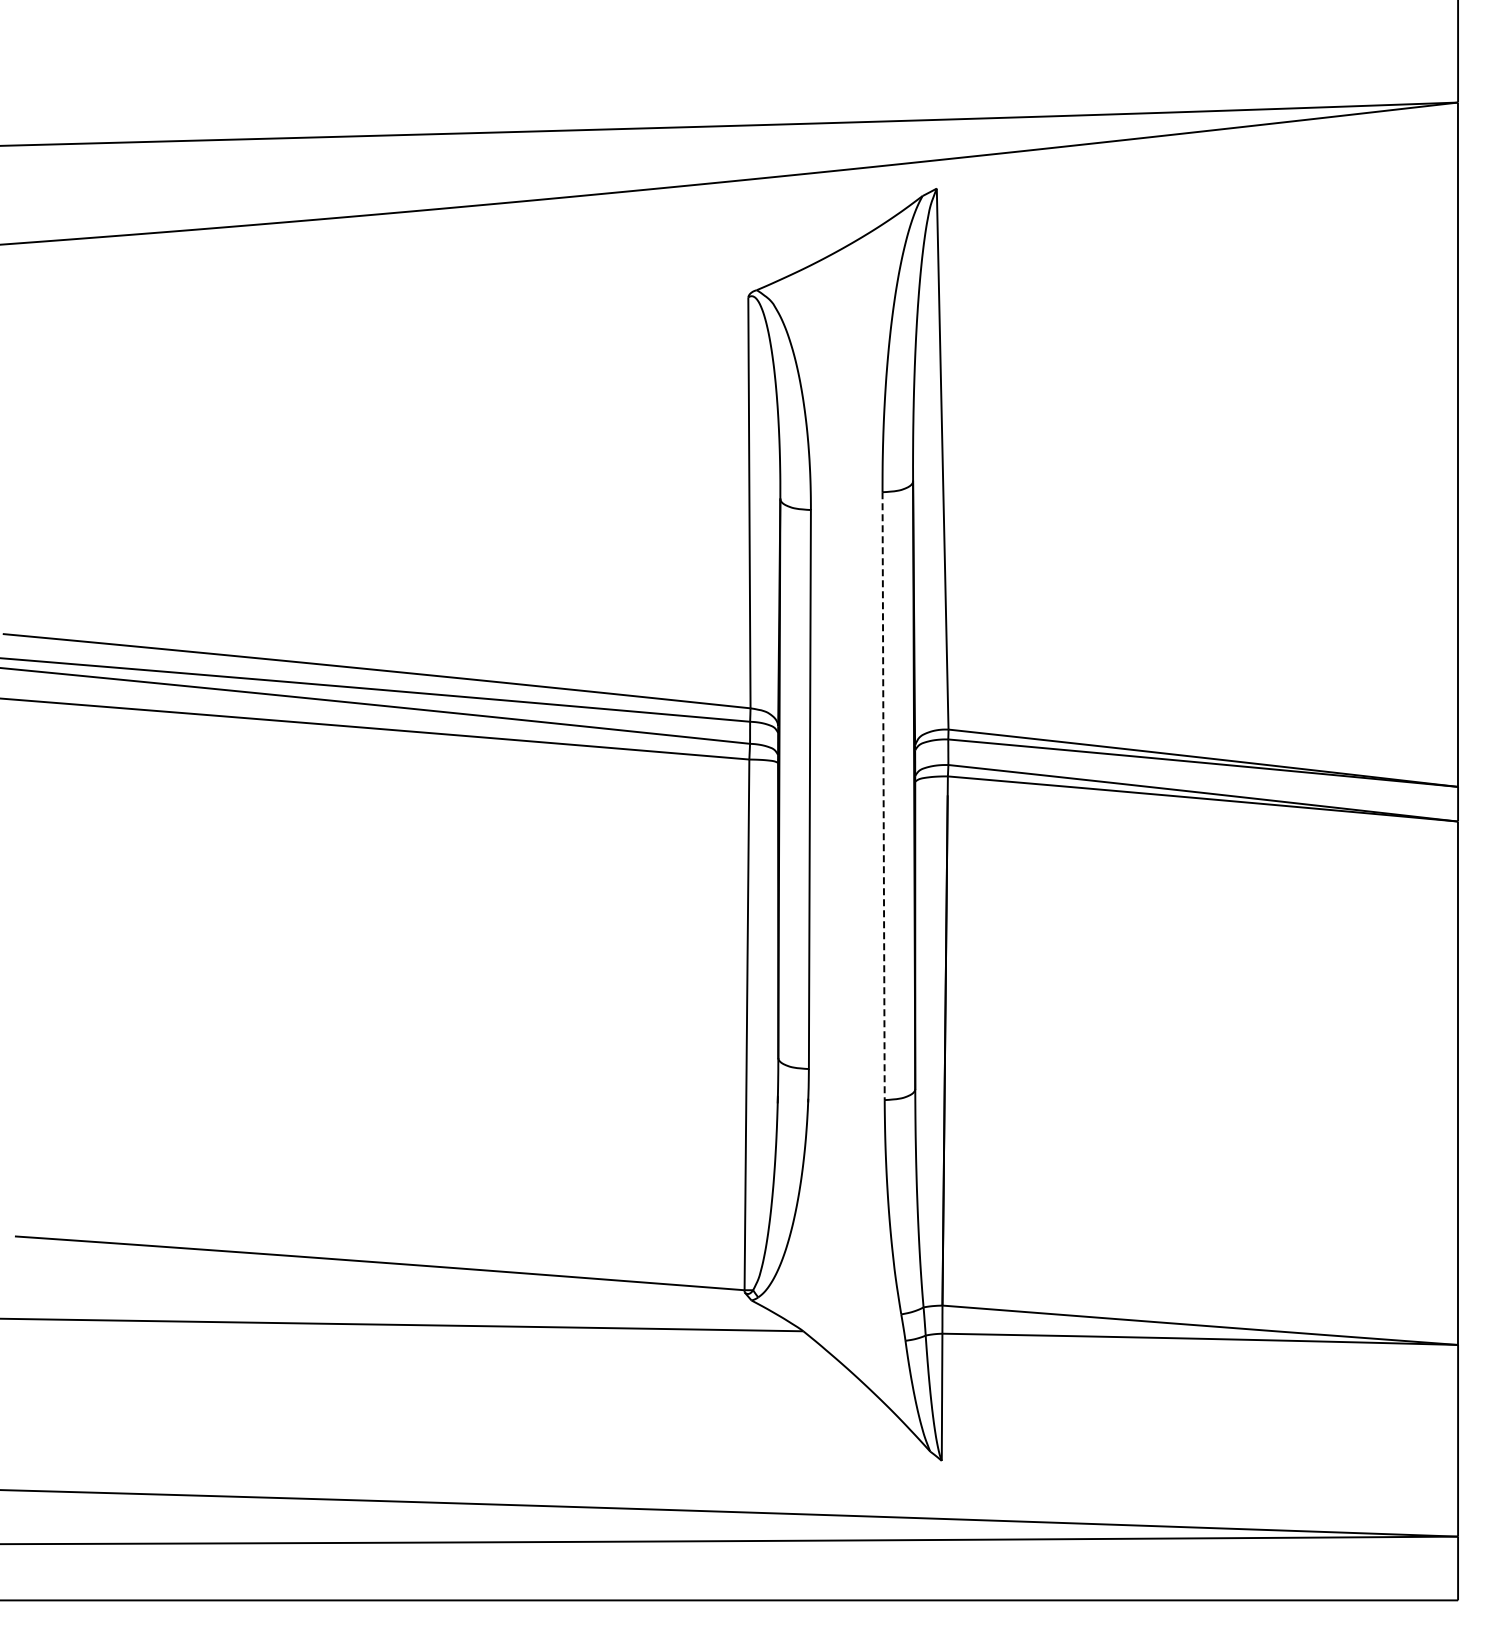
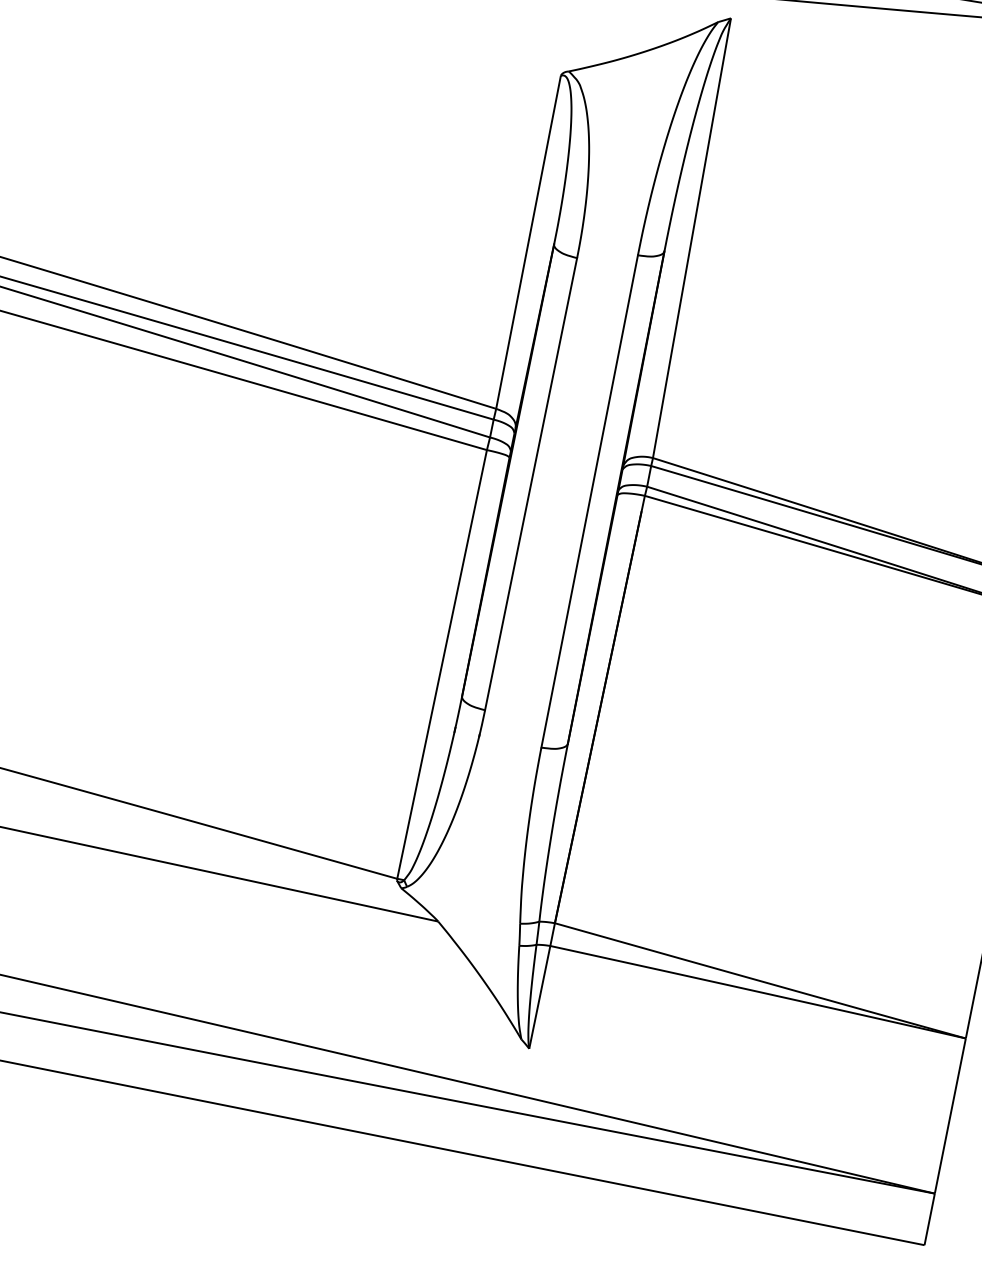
line: (883, 796) -> (589, 501), dashed -> solid

